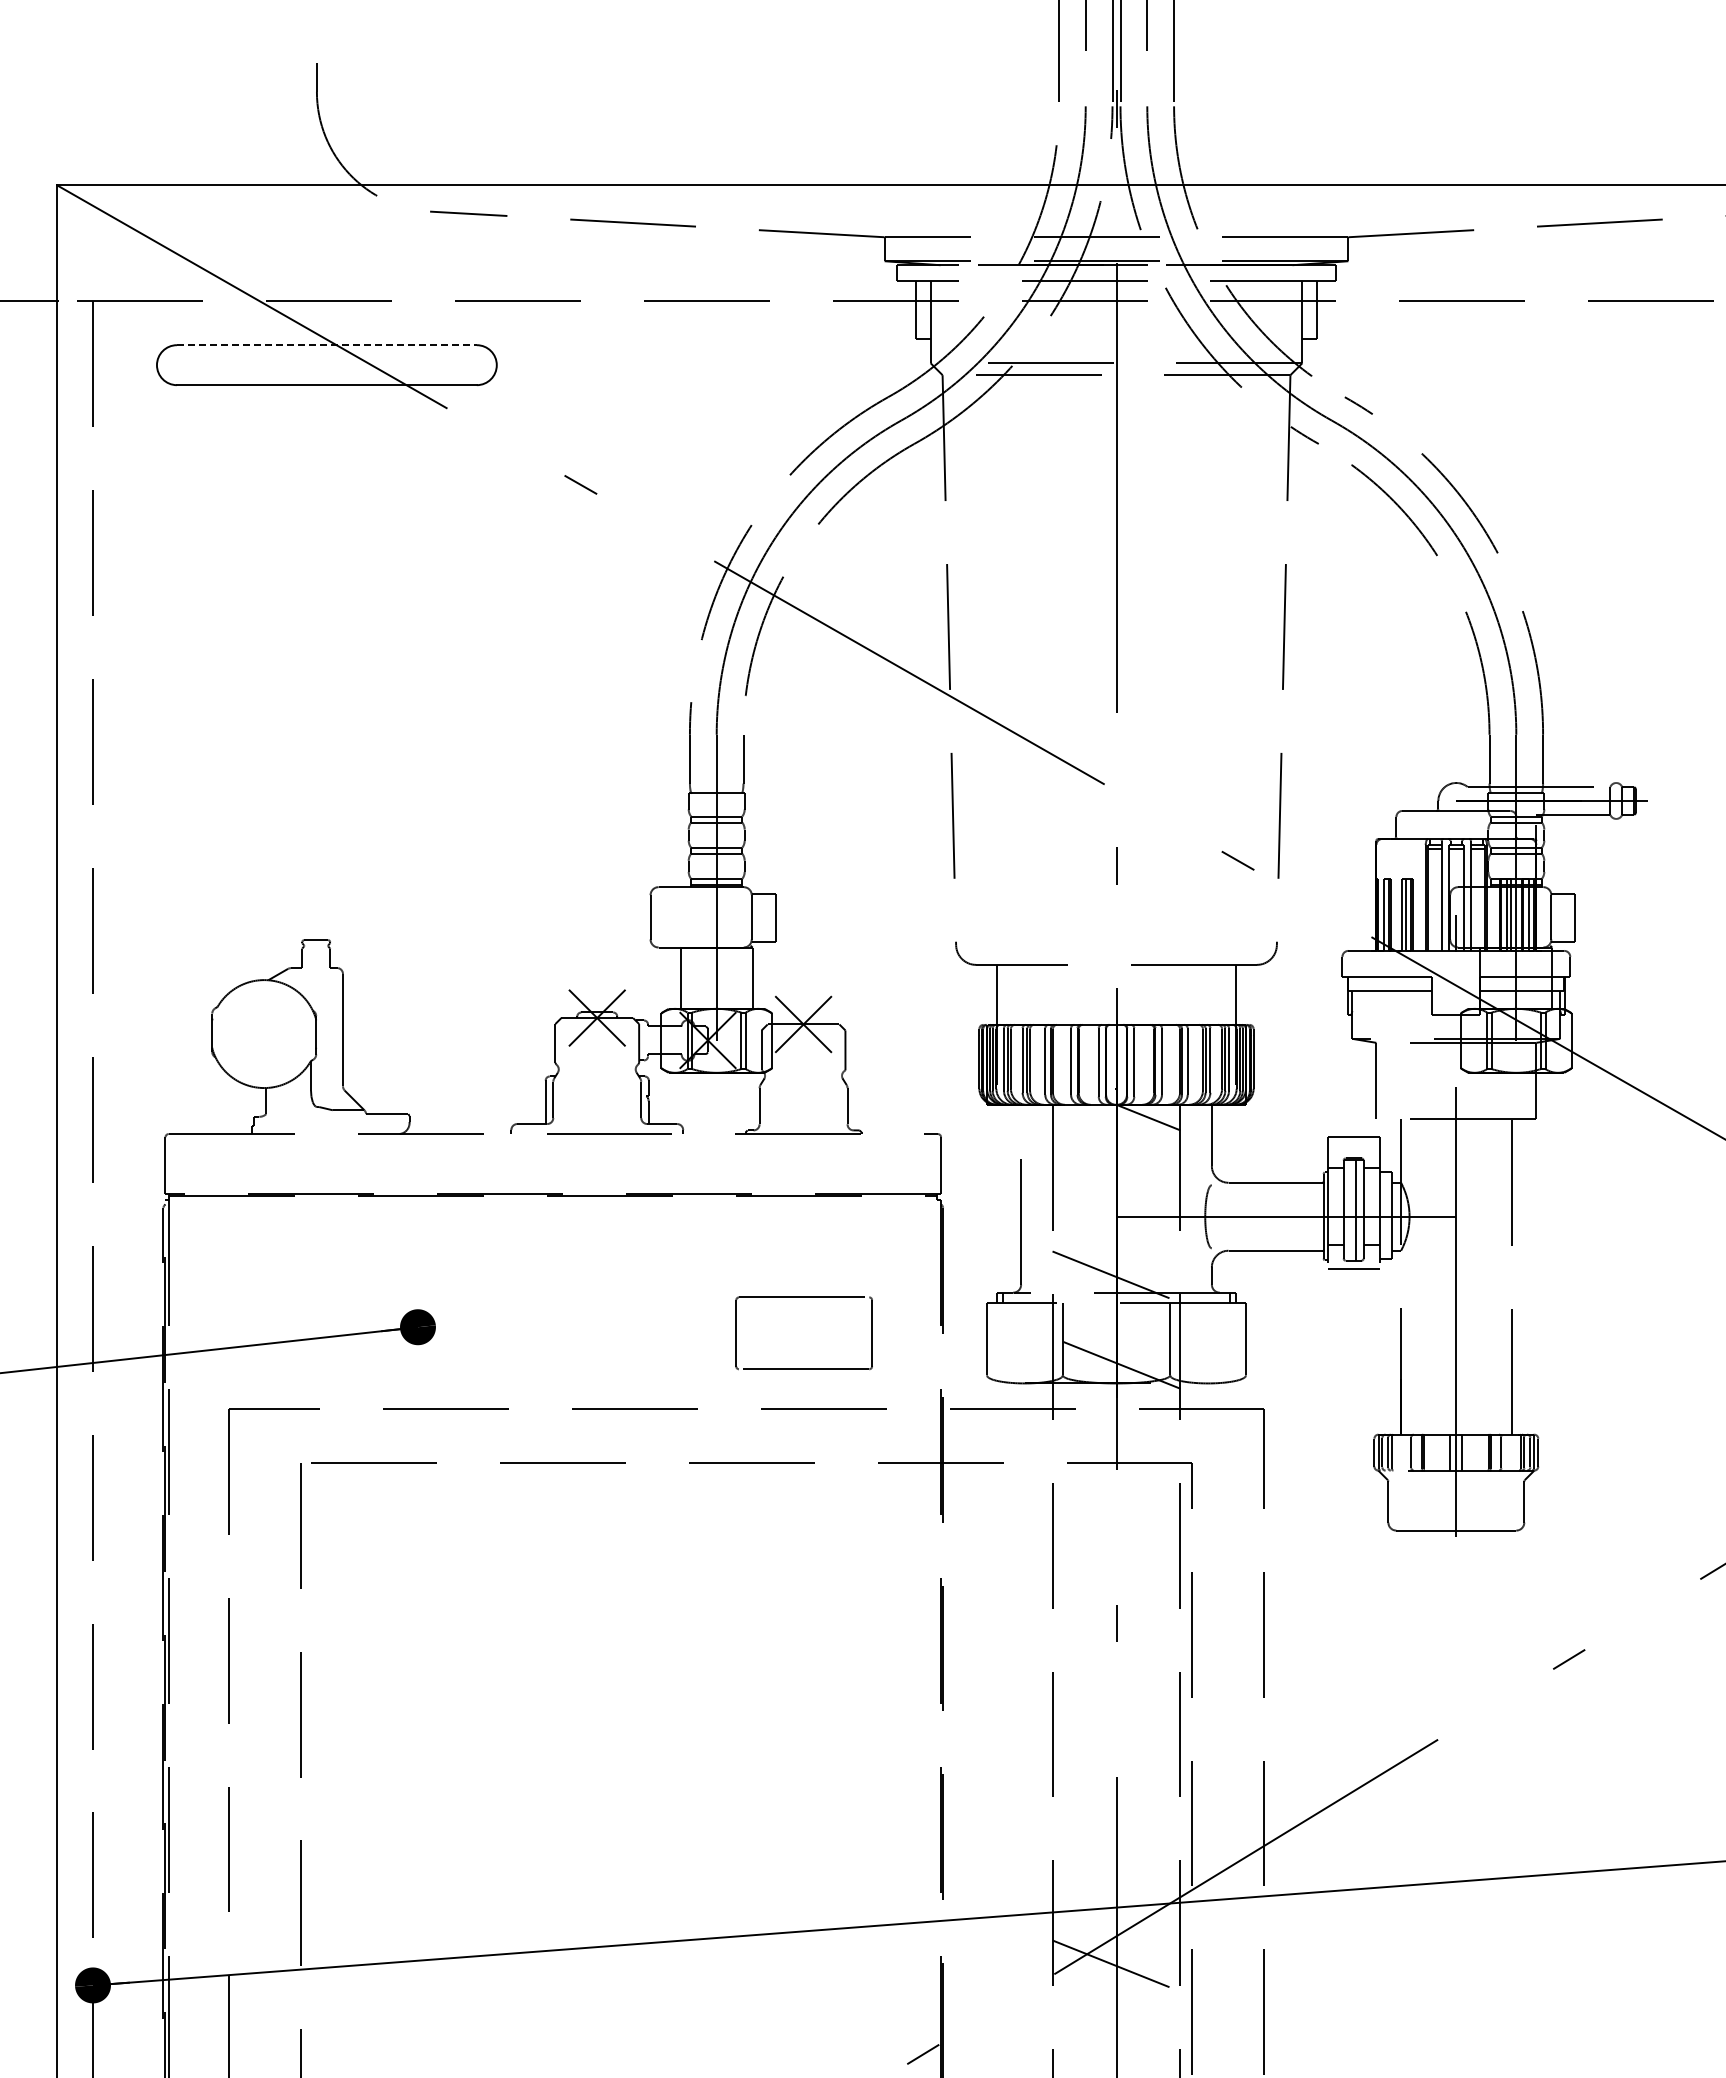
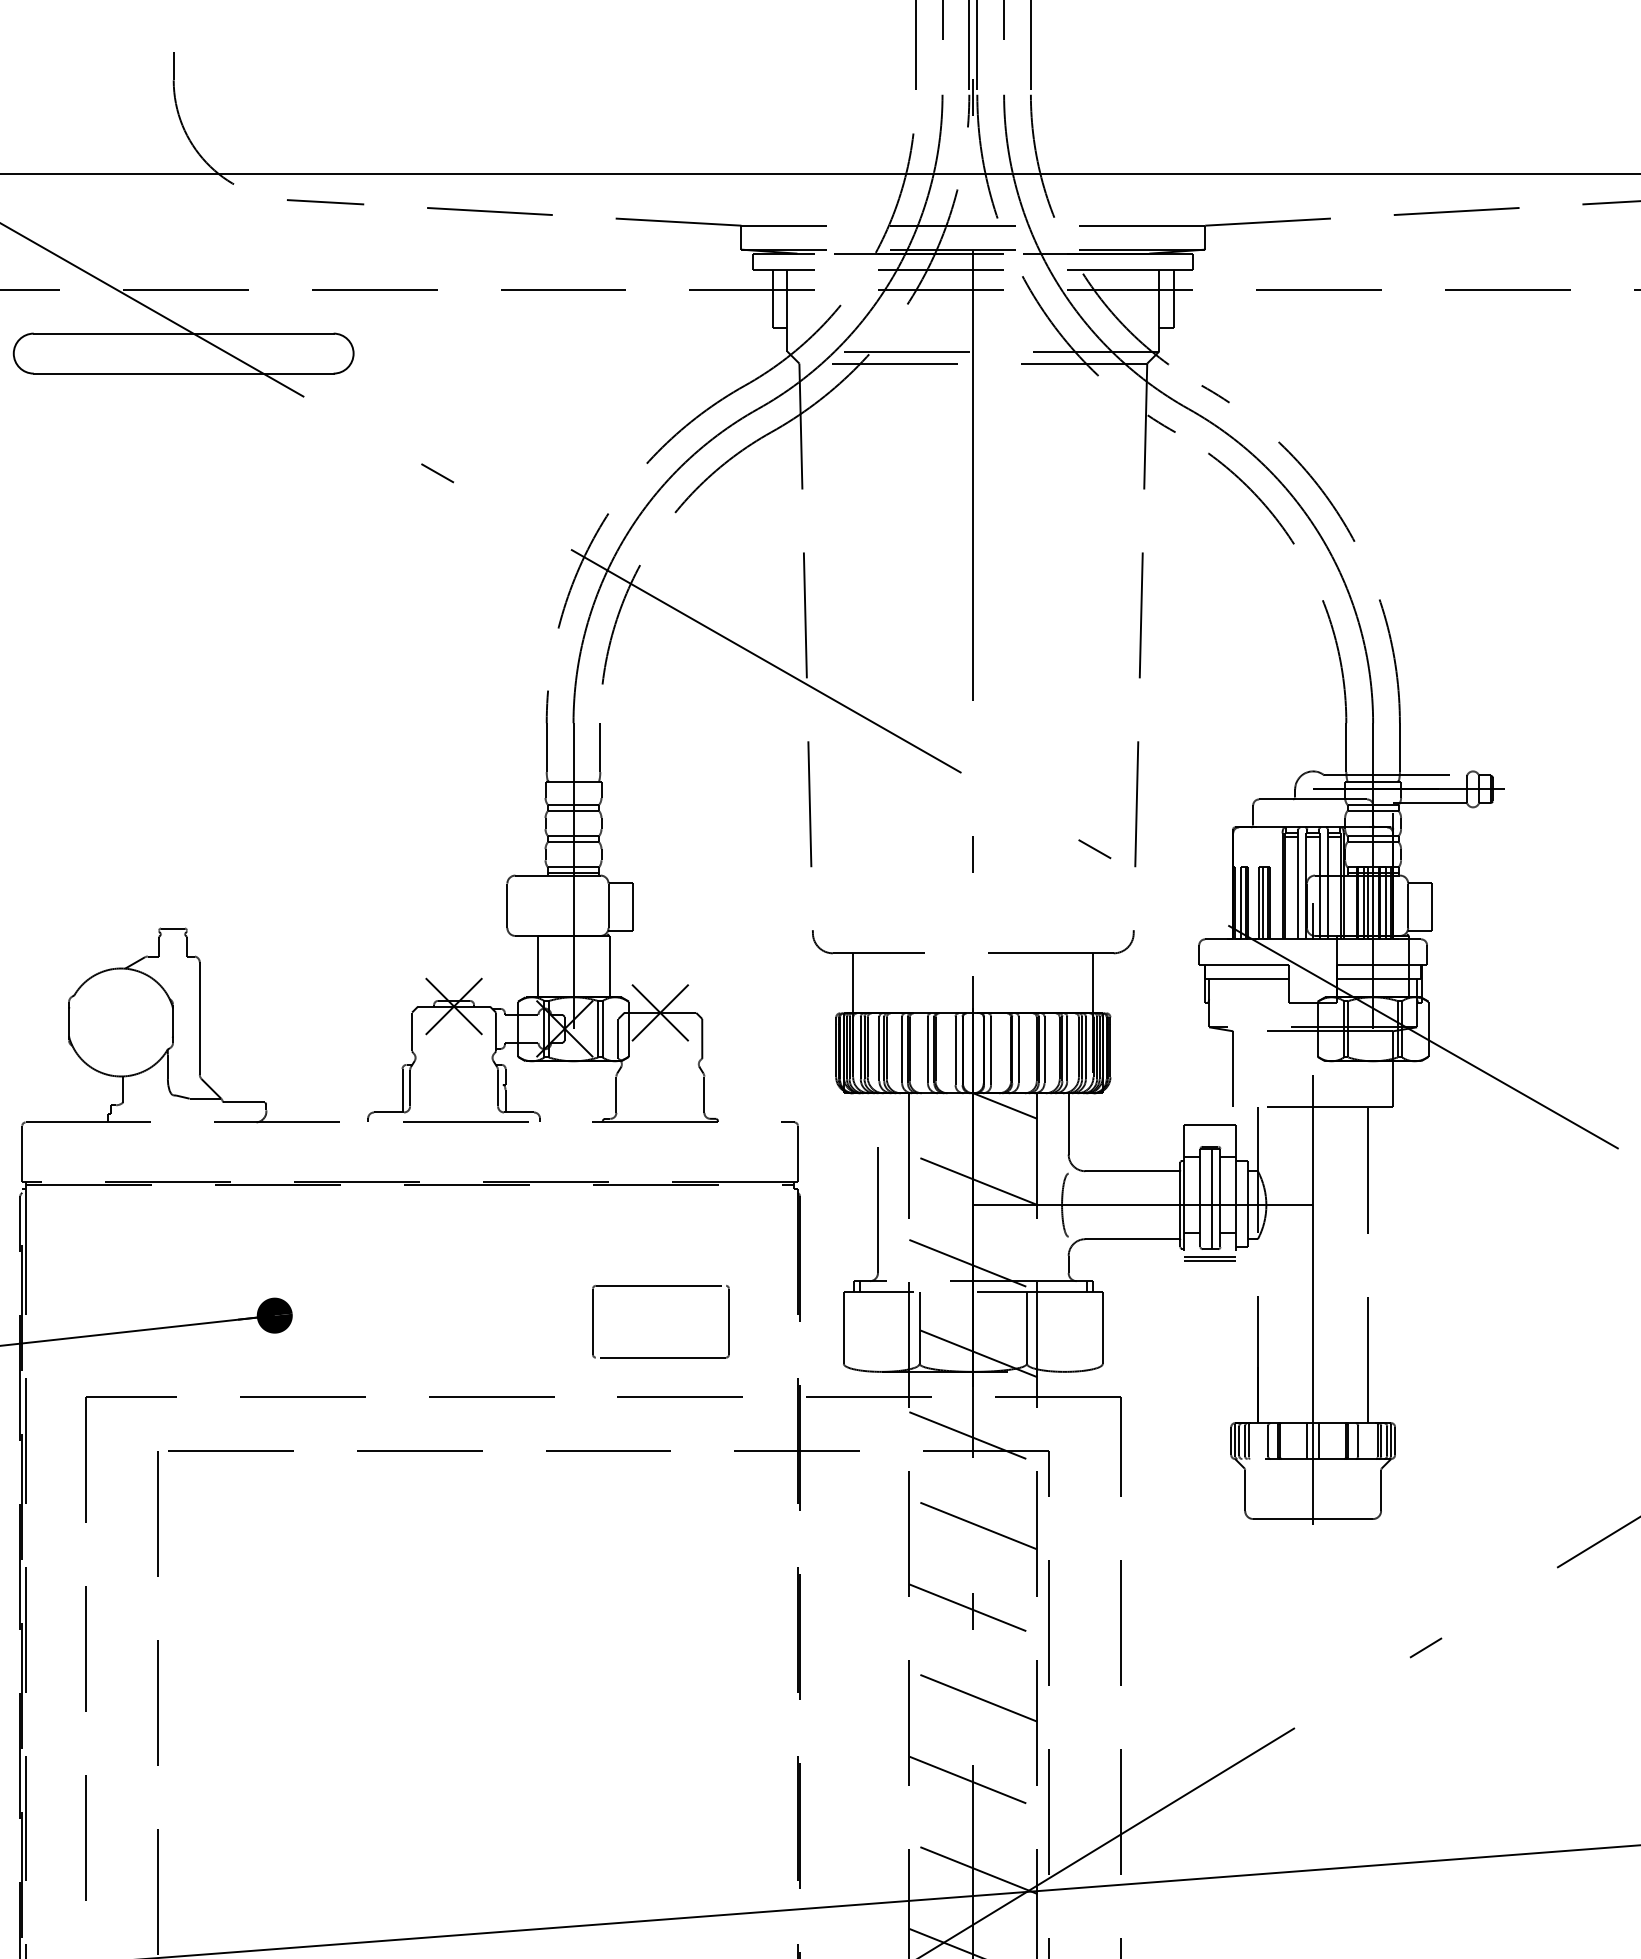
line: (326, 345) -> (183, 333), dashed -> solid
line: (1116, 1190) -> (973, 1178), added
line: (1353, 1272) -> (1210, 1260), added
line: (1116, 1448) -> (973, 1436), added
line: (1116, 1535) -> (973, 1523), added
line: (1116, 1621) -> (973, 1609), added
line: (1116, 1707) -> (973, 1695), added
line: (1116, 1793) -> (973, 1781), added
line: (1116, 1879) -> (973, 1867), added

